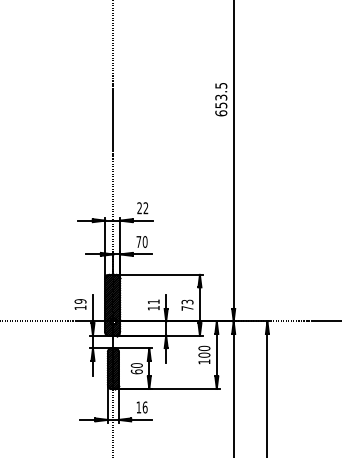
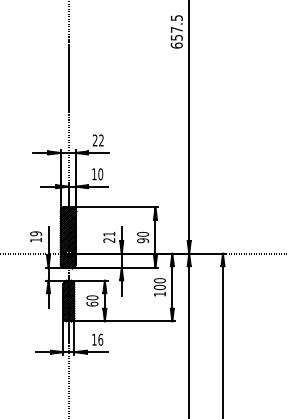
text: (221, 97) -> (177, 29), 653.5 -> 657.5
text: (138, 241) -> (94, 173), 70 -> 10
text: (187, 304) -> (143, 236), 73 -> 90
text: (153, 308) -> (109, 240), 11 -> 21

